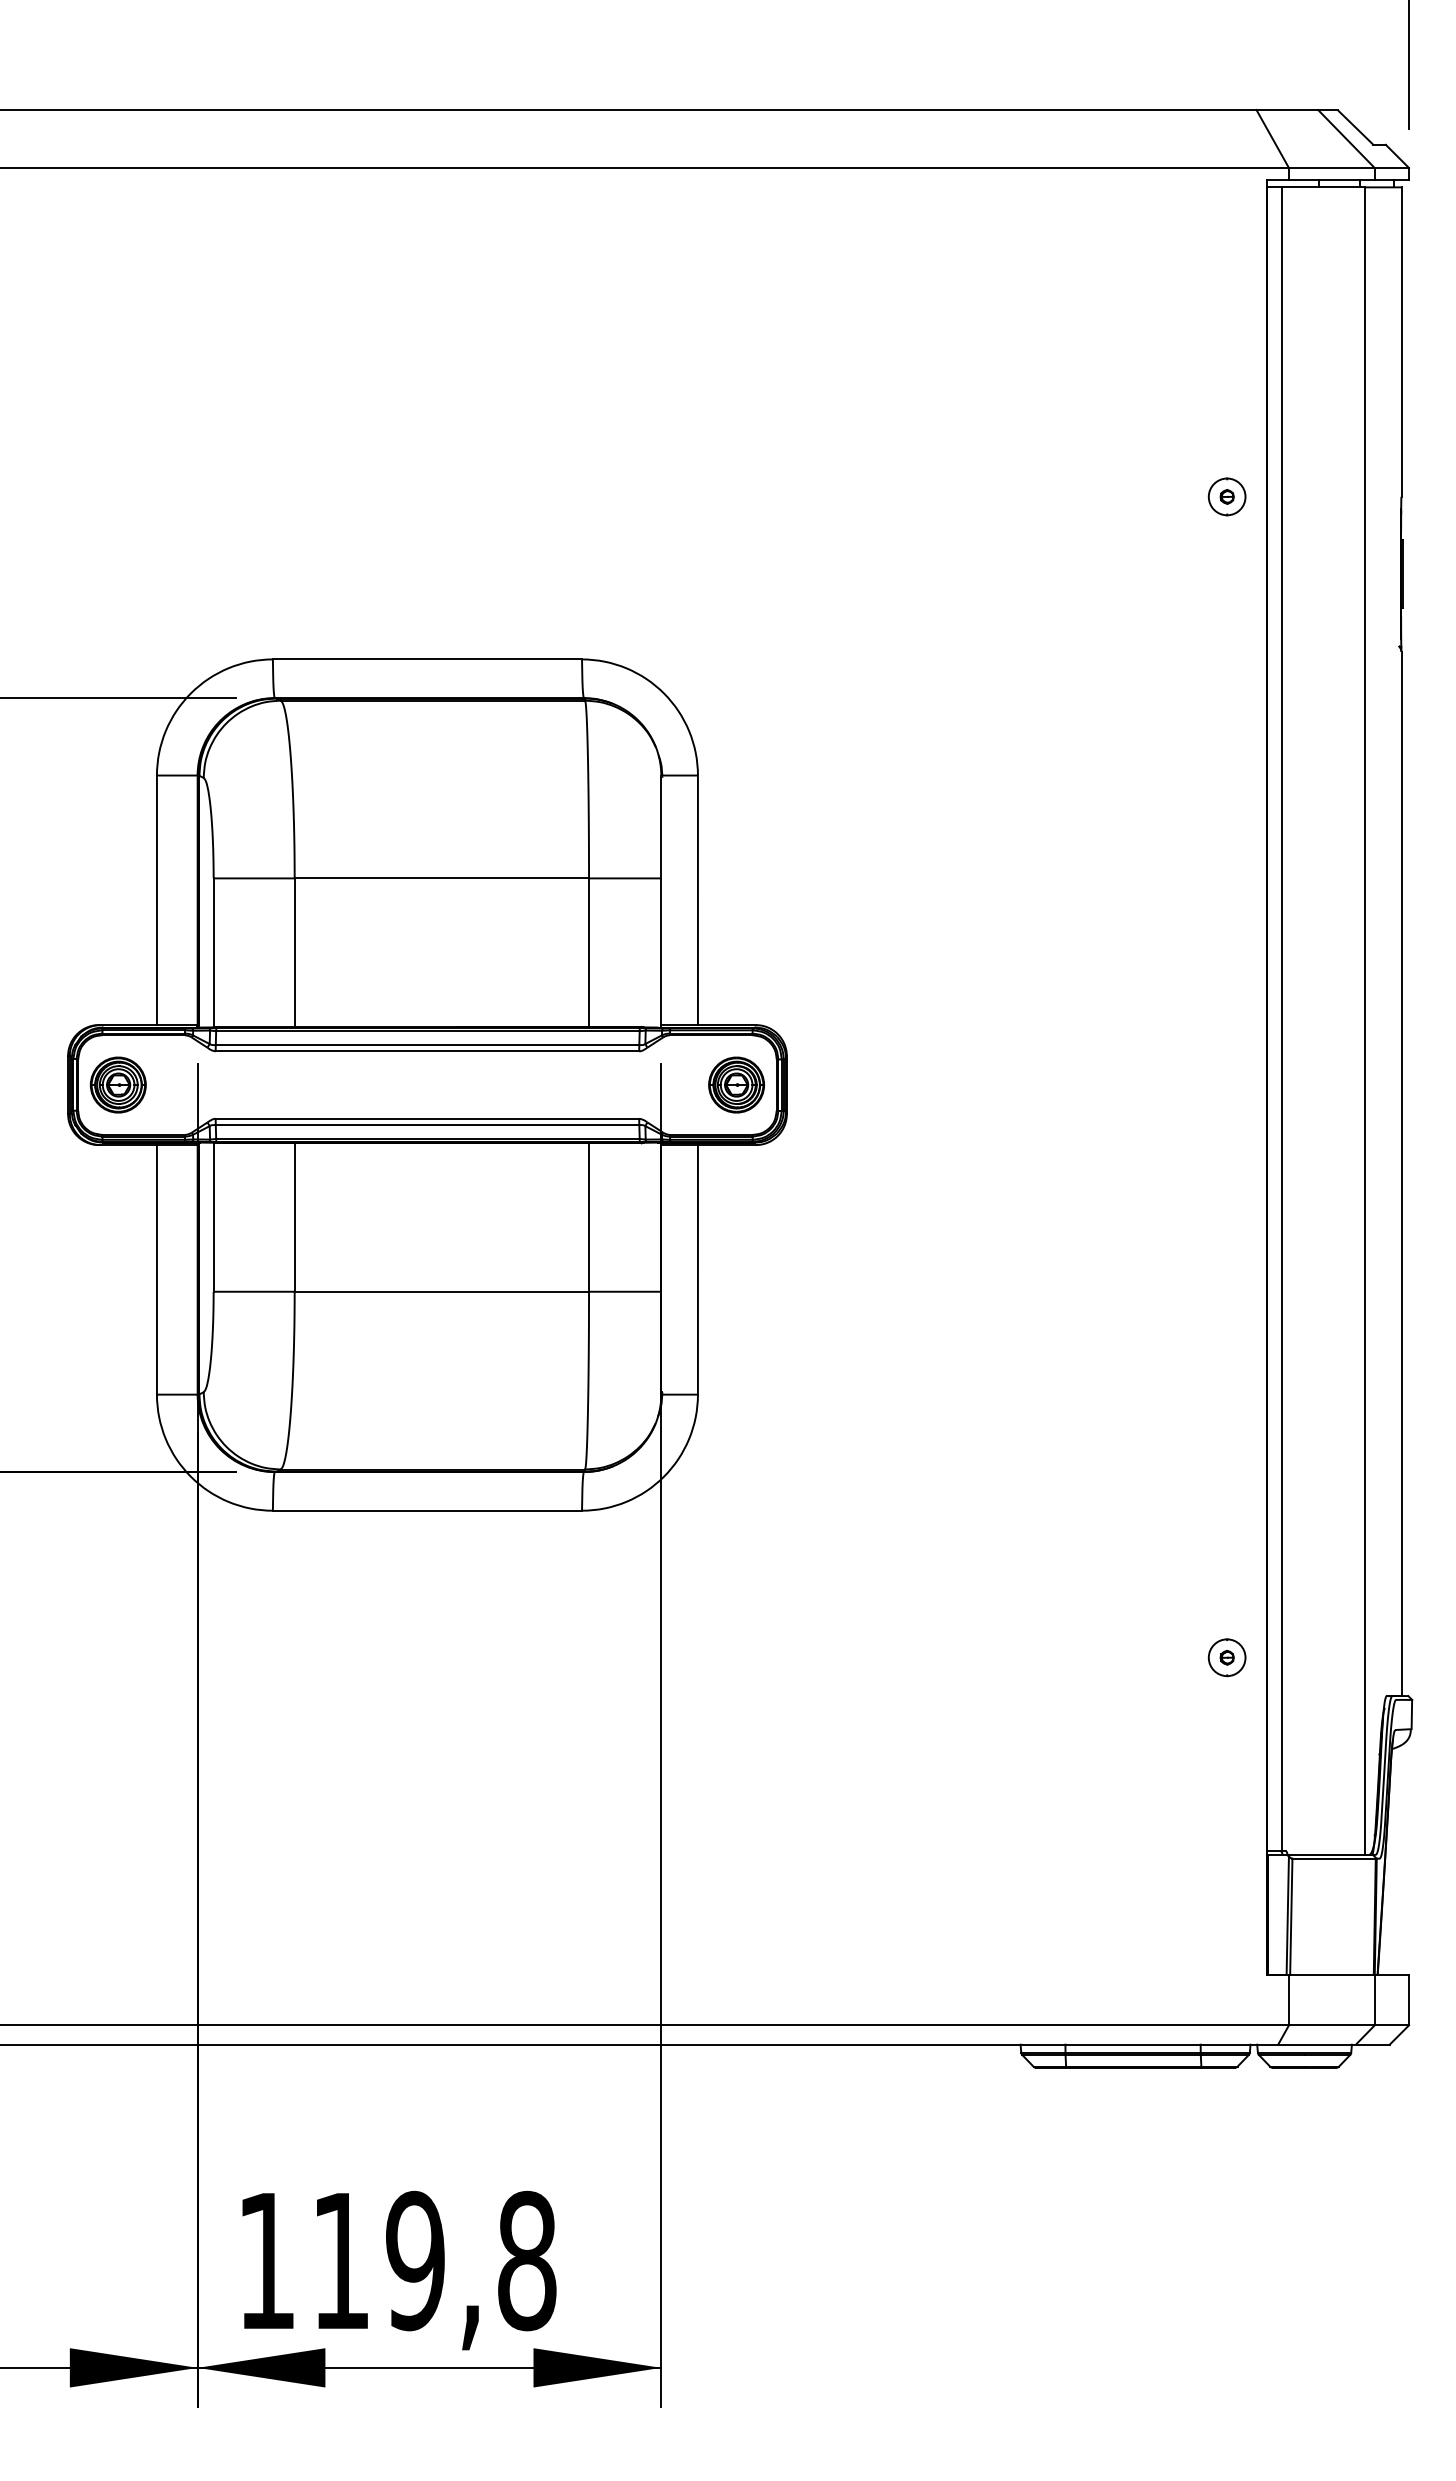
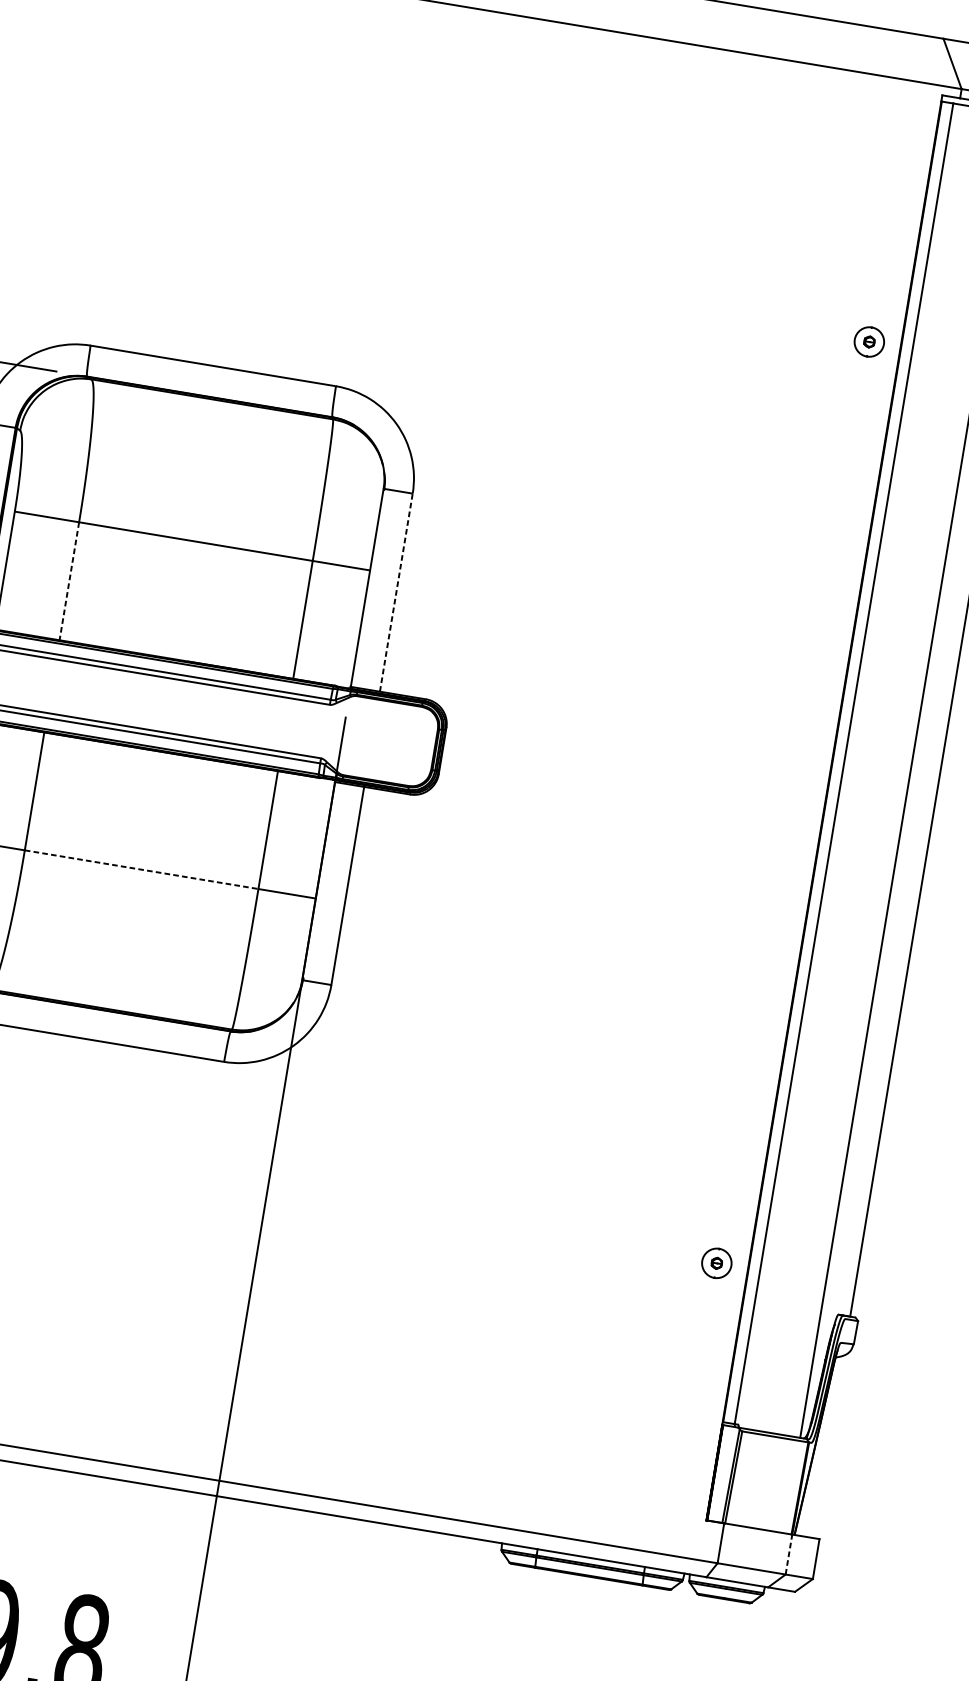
line: (697, 900) -> (395, 592), solid -> dashed
line: (294, 953) -> (69, 581), solid -> dashed
part: (736, 1084) -> (402, 743), removed
line: (442, 1291) -> (142, 869), solid -> dashed
line: (1374, 1999) -> (788, 1553), solid -> dashed

